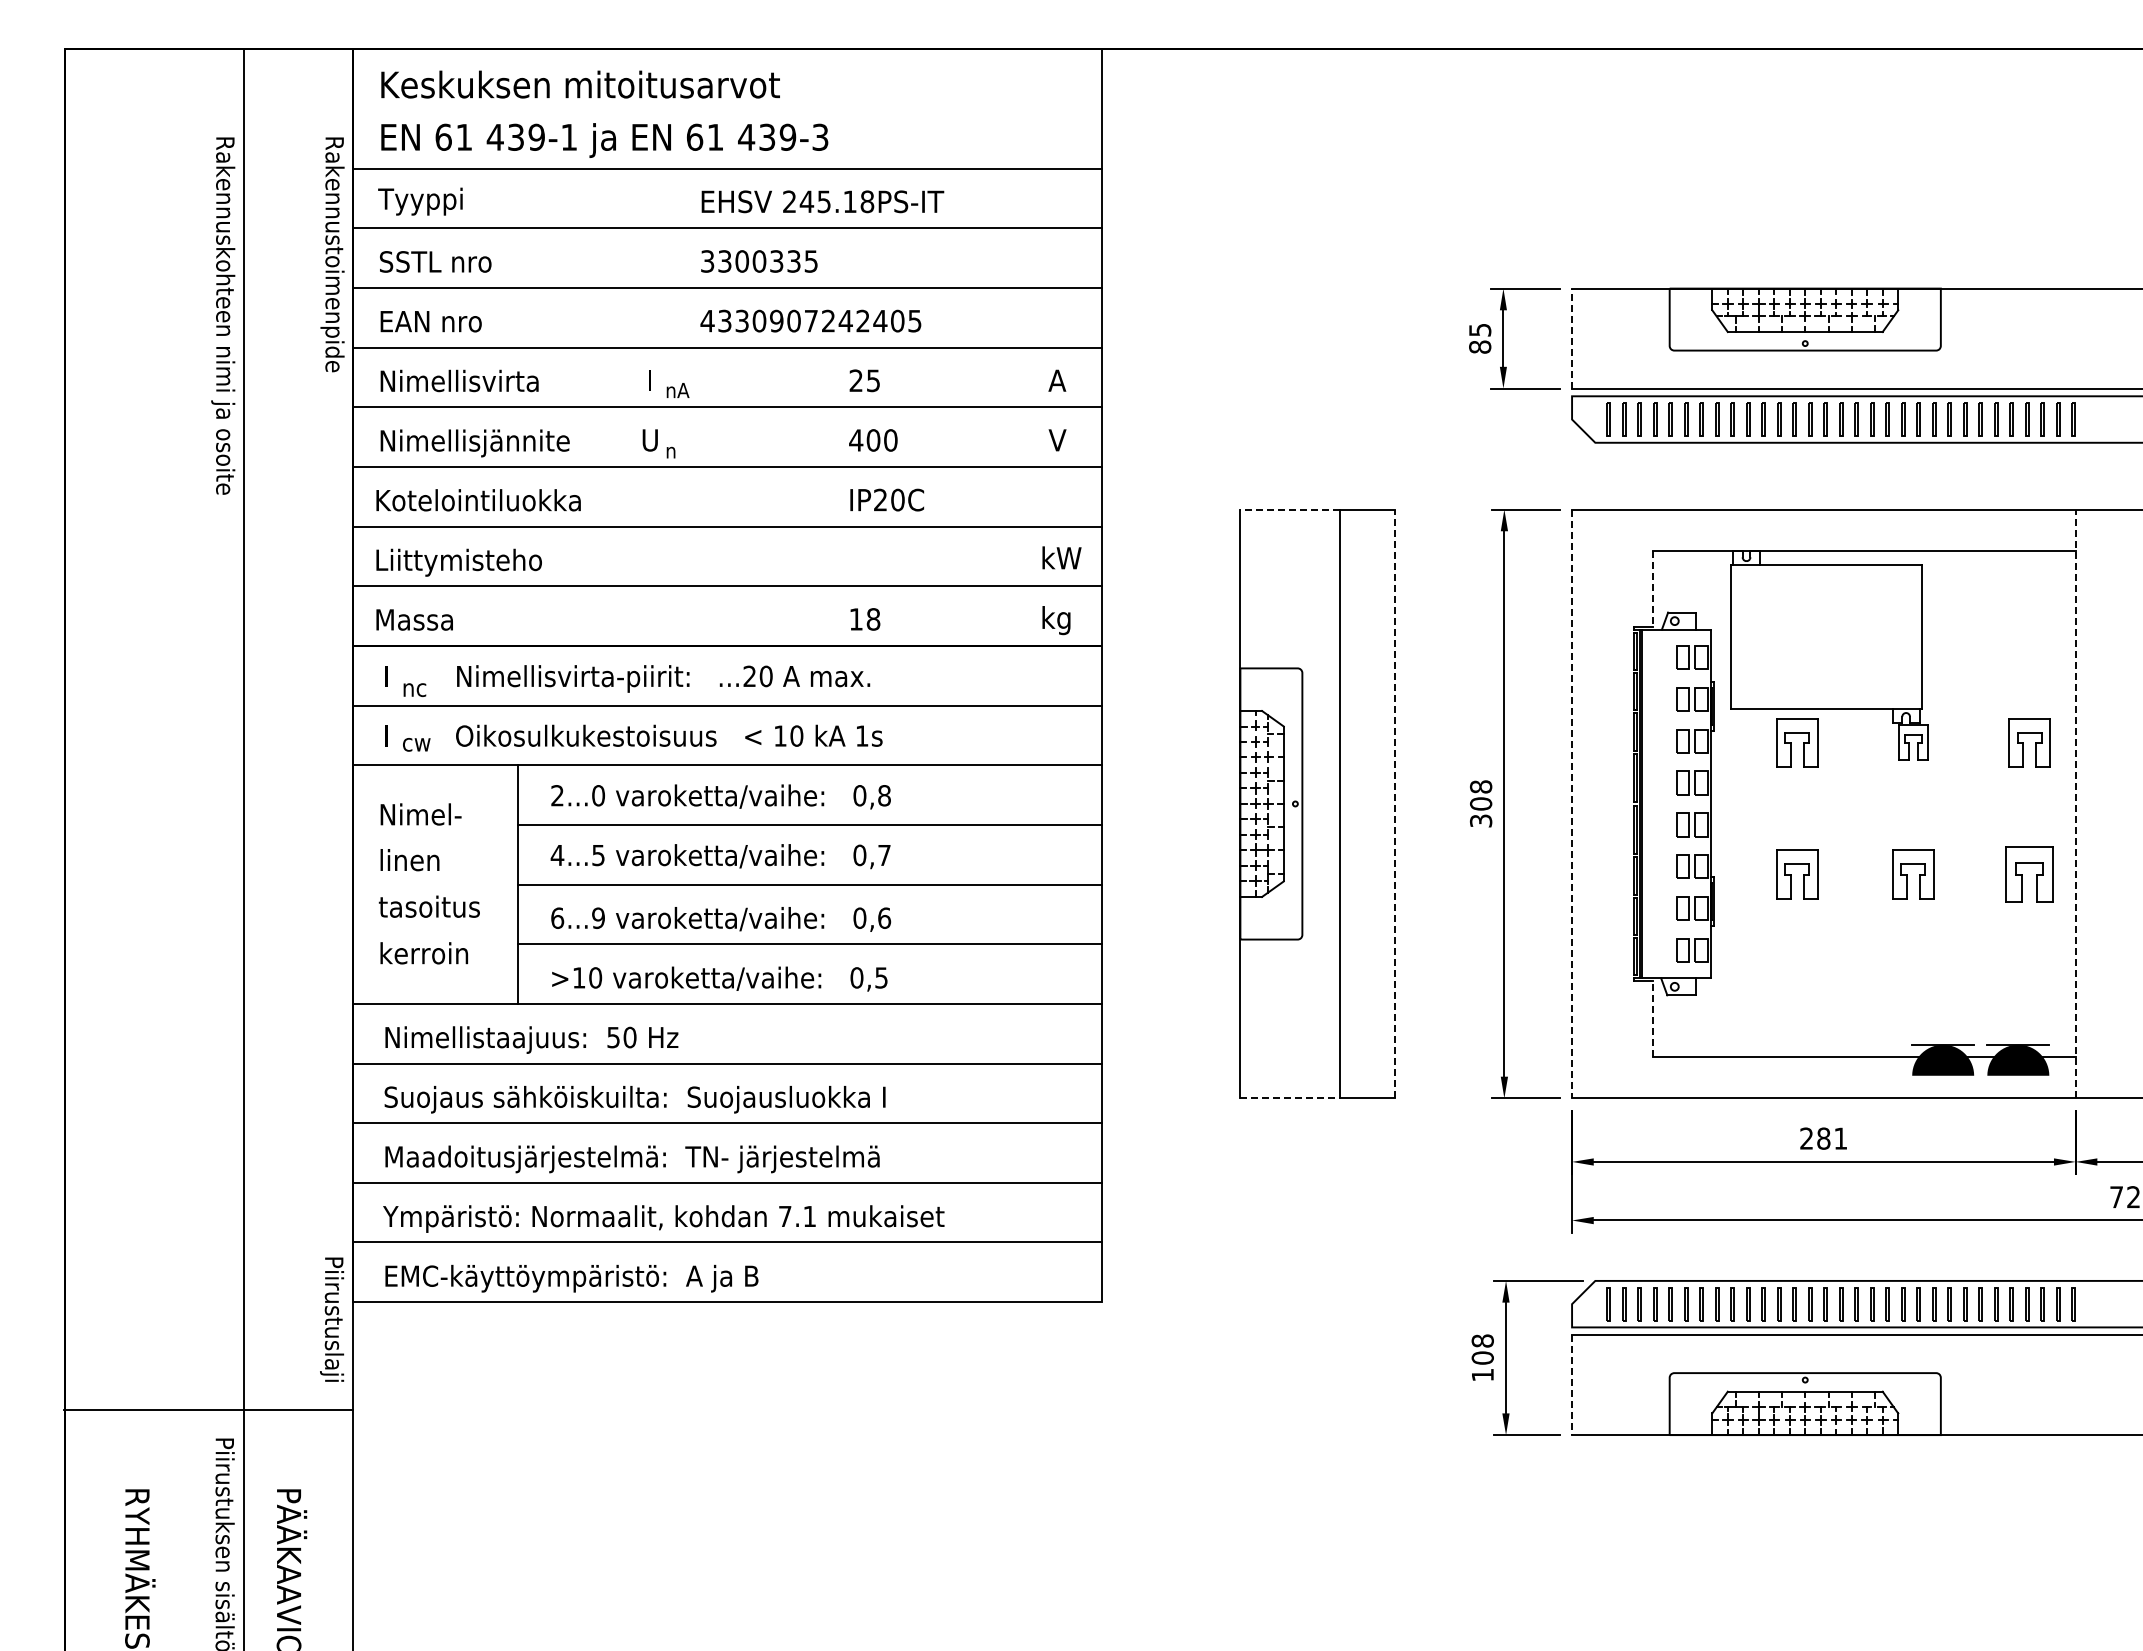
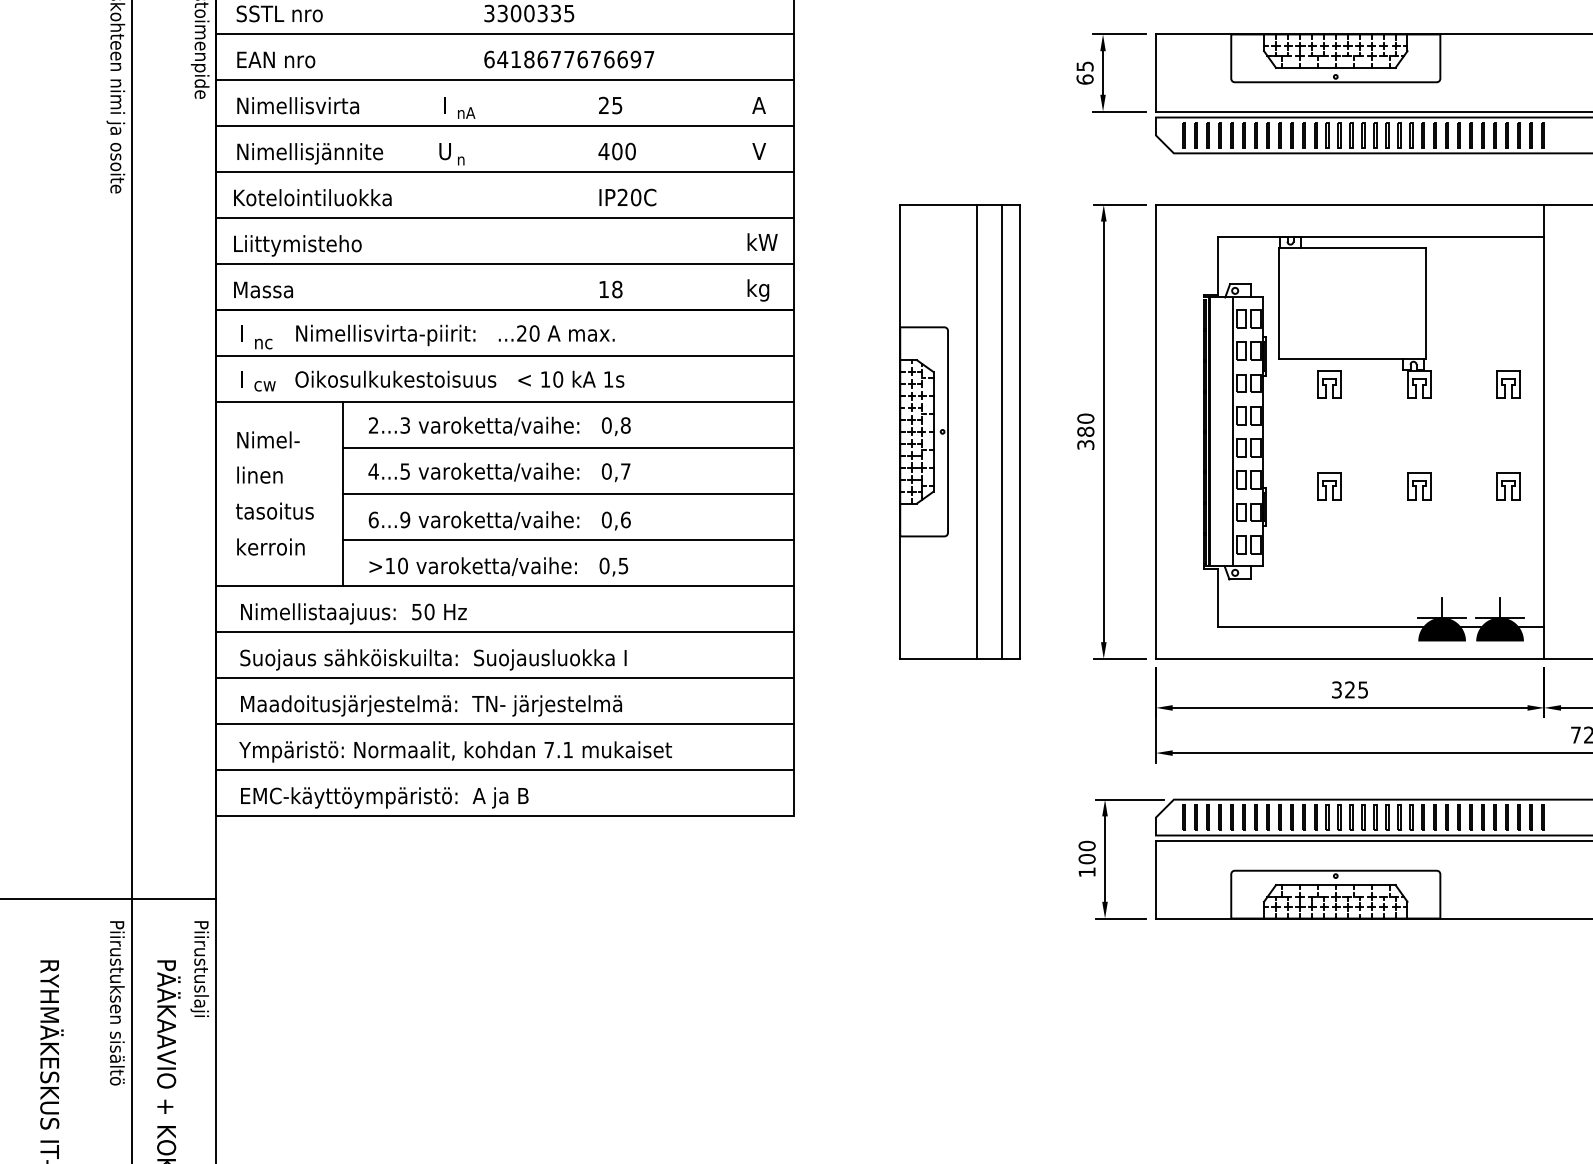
text: (810, 320) -> (568, 59), 4330907242405 -> 6418677676697
line: (1572, 338) -> (1156, 72), dashed -> solid
text: (1480, 346) -> (1085, 79), 85 -> 65
line: (1290, 509) -> (938, 204), dashed -> solid
line: (1652, 588) -> (1217, 265), dashed -> solid
part: (1796, 742) -> (1329, 384), size x0.71
part: (2029, 742) -> (1508, 384), size x0.71
text: (598, 795) -> (405, 425), 2...0 -> 2...3
text: (1480, 795) -> (1085, 425), 308 -> 380
line: (1372, 803) -> (1002, 431), added
line: (1395, 803) -> (1019, 431), dashed -> solid
line: (1671, 803) -> (1232, 431), added
line: (2075, 803) -> (1544, 431), dashed -> solid
line: (1572, 804) -> (1156, 432), dashed -> solid
part: (1796, 874) -> (1329, 486), size x0.71
part: (1913, 874) -> (1419, 486), size x0.71
part: (2029, 874) -> (1508, 486), size x0.62
line: (1652, 1018) -> (1217, 597), dashed -> solid
line: (1943, 1031) -> (1442, 607), added
line: (2018, 1031) -> (1500, 607), added
line: (1290, 1098) -> (938, 658), dashed -> solid
text: (1823, 1138) -> (1349, 689), 281 -> 325
text: (332, 1319) -> (200, 968), moved
text: (1482, 1340) -> (1086, 845), 108 -> 100
line: (1572, 1385) -> (1156, 880), dashed -> solid

